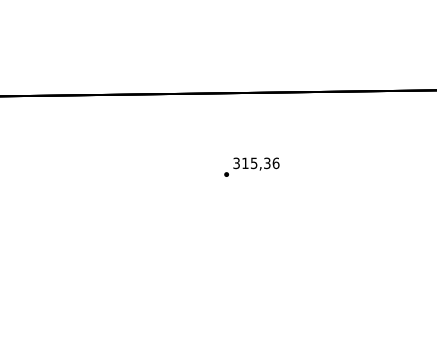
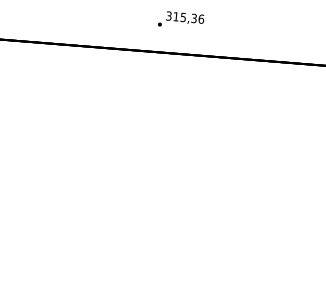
text: (251, 166) -> (180, 19), moved

